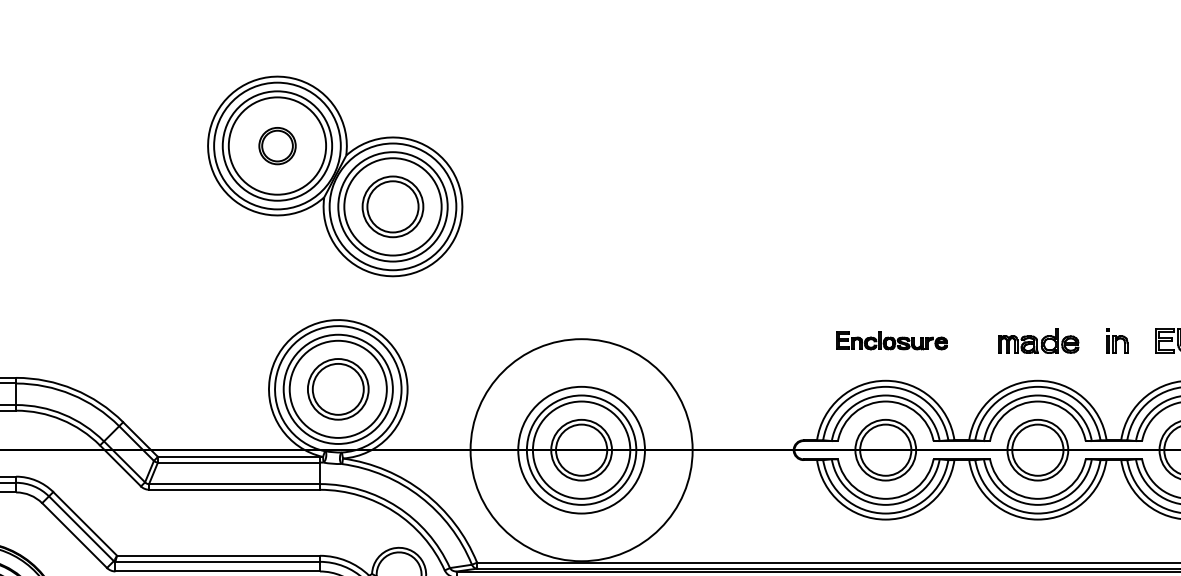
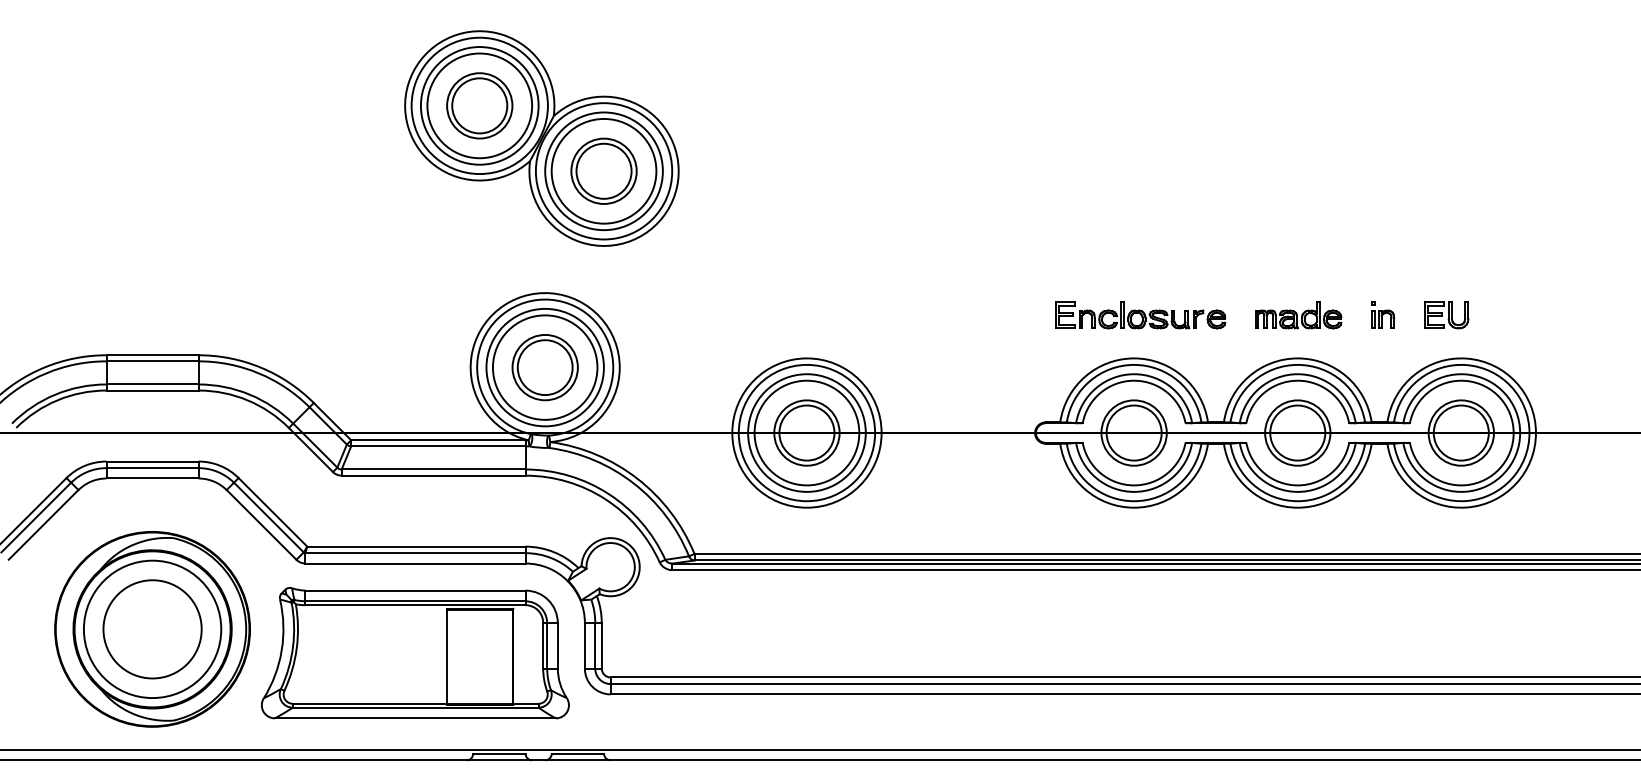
part: (277, 145) -> (479, 105), size x1.67
part: (891, 340) -> (1140, 315), size x1.43
circle: (581, 449) -> (806, 432), size x0.62

